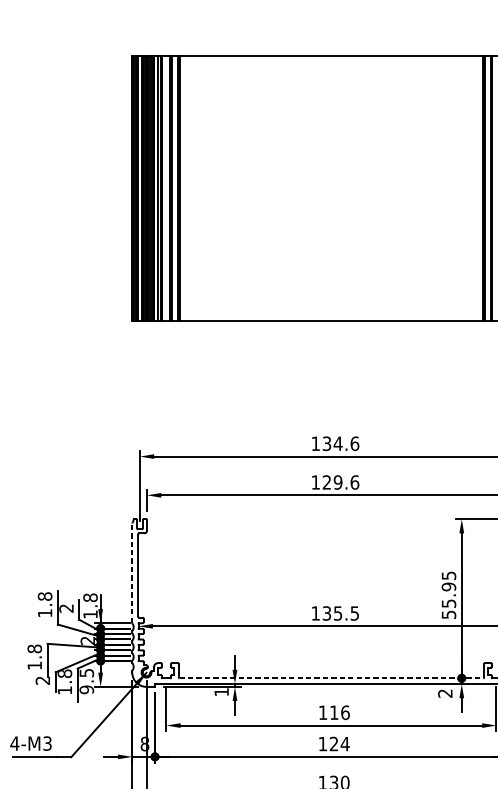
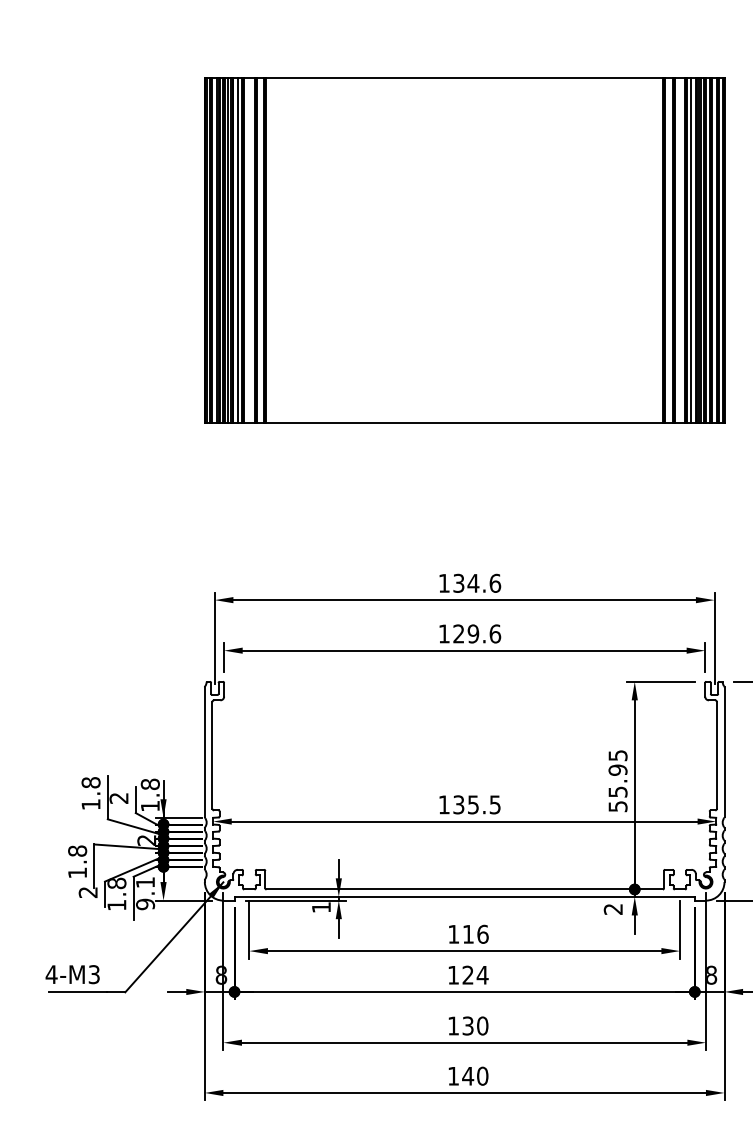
line: (132, 573) -> (204, 752), dashed -> solid
text: (86, 672) -> (145, 882), 9.5 -> 9.1
line: (332, 678) -> (465, 889), dashed -> solid

